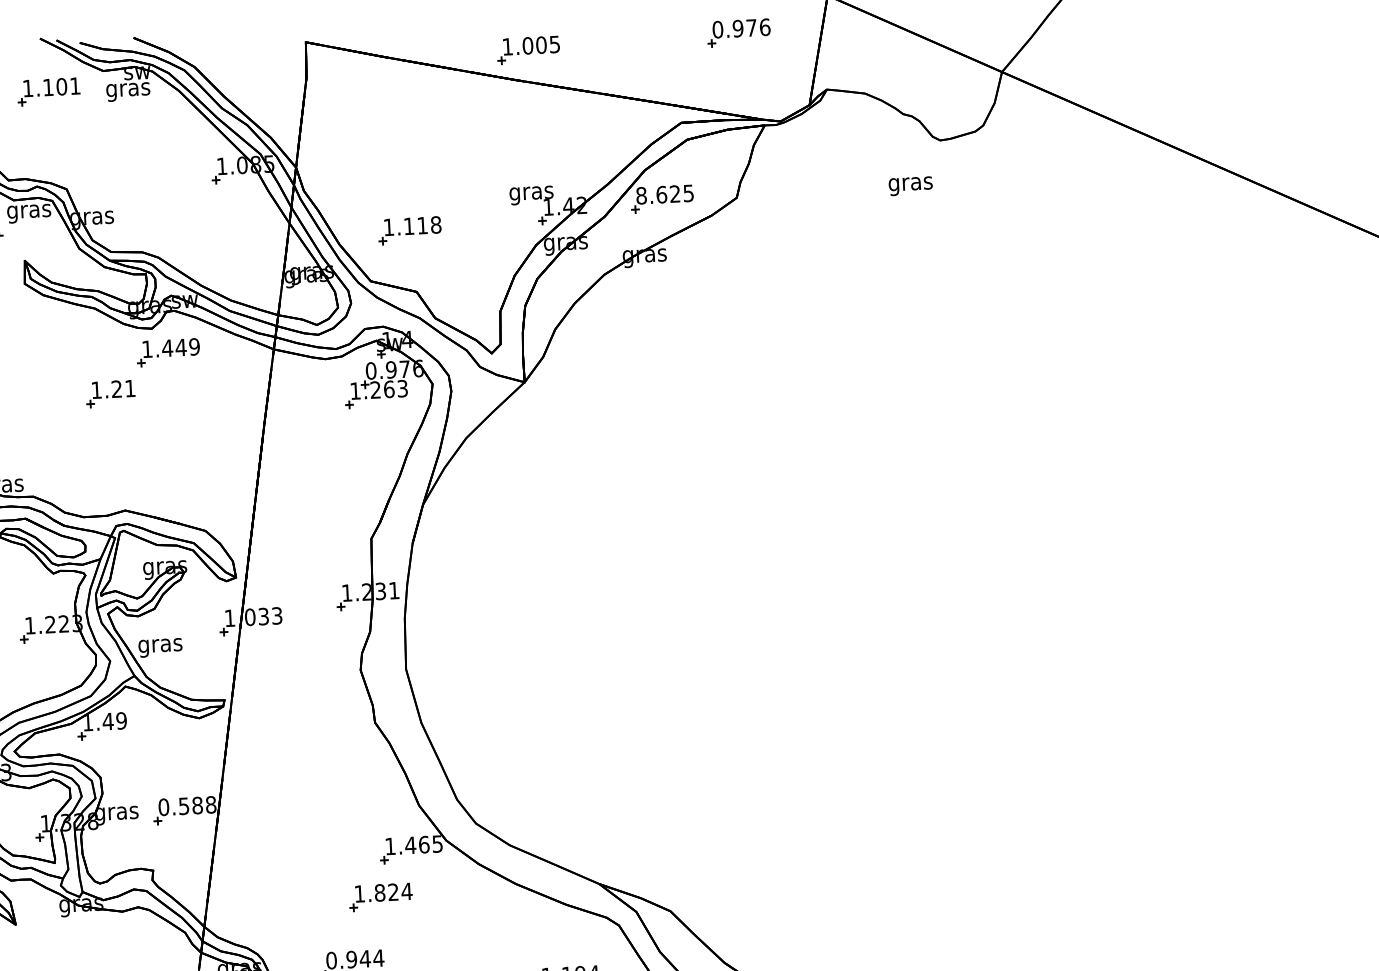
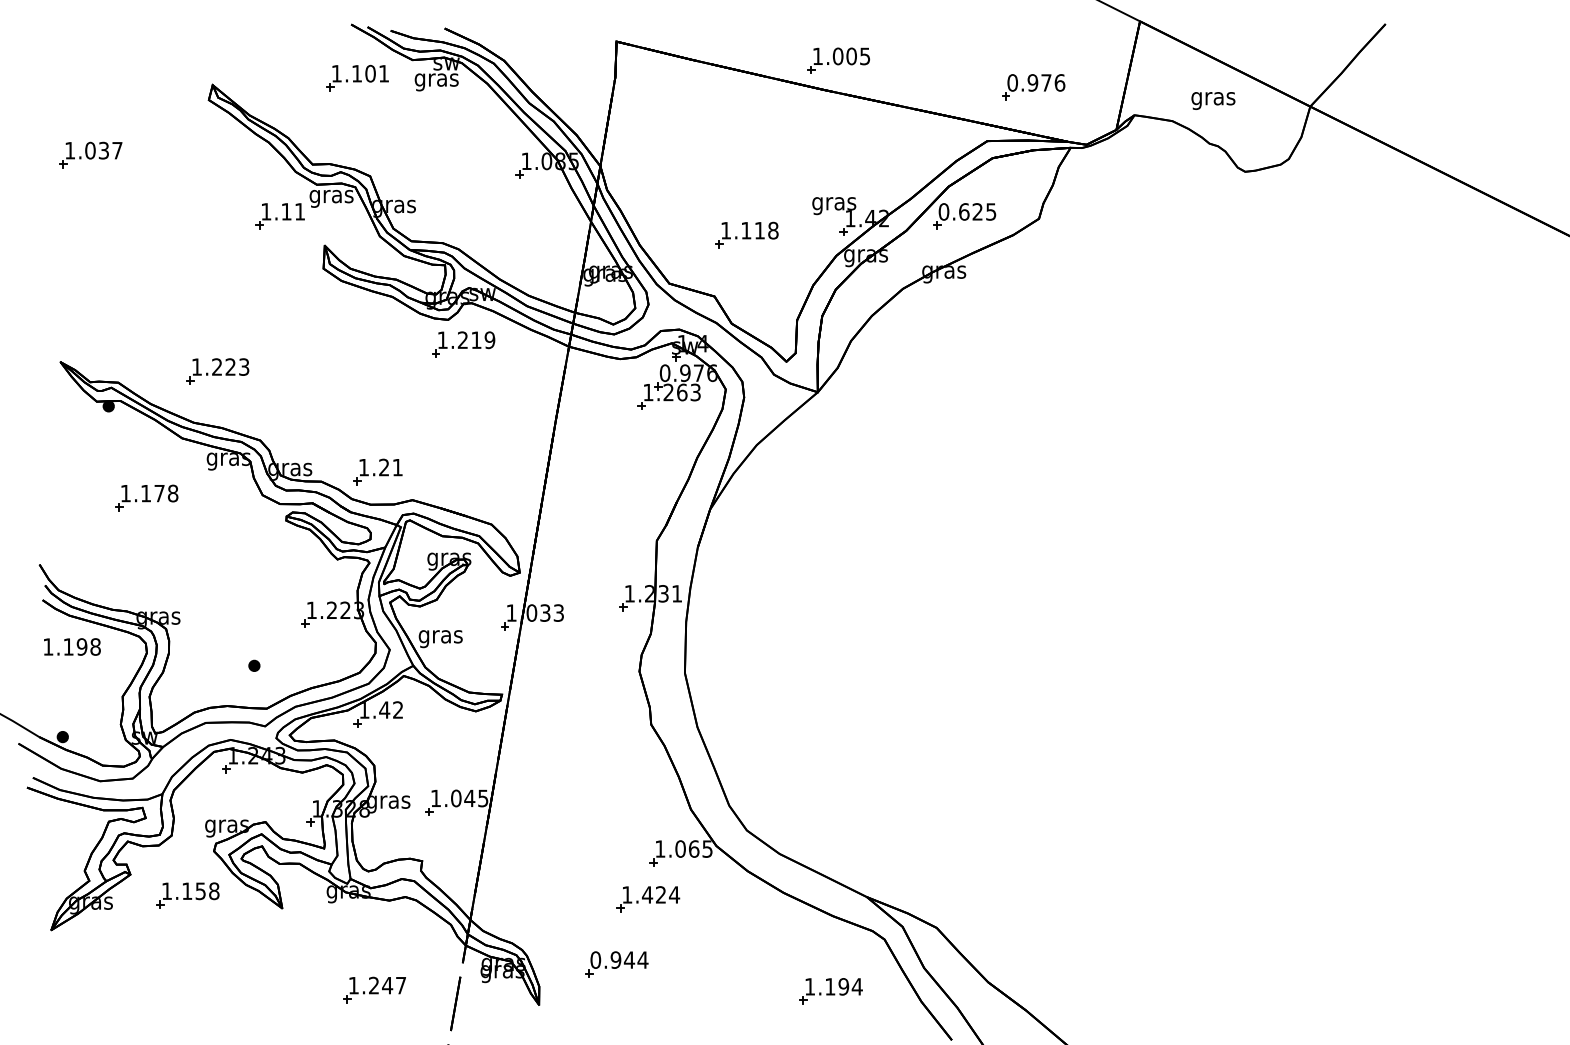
part: (738, 33) -> (1033, 87), moved
text: (910, 185) -> (1213, 100), moved
text: (641, 195) -> (943, 211), 8.625 -> 0.625
part: (409, 230) -> (746, 234), moved
text: (174, 347) -> (469, 339), 1.449 -> 1.219
part: (110, 393) -> (377, 471), moved
text: (120, 720) -> (397, 709), 1.49 -> 1.42
text: (187, 806) -> (459, 798), 0.588 -> 1.045
text: (410, 844) -> (680, 848), 1.465 -> 1.065
text: (379, 892) -> (647, 894), 1.824 -> 1.424

